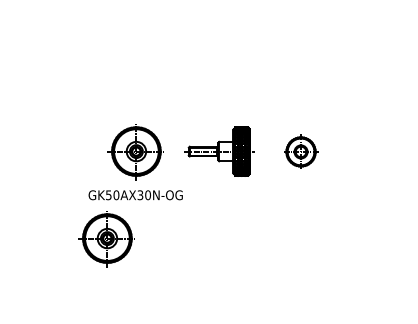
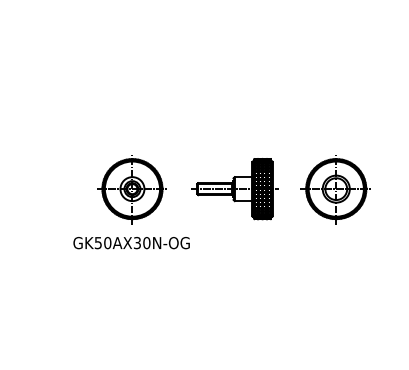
part: (300, 152) -> (335, 190), size x1.67
part: (106, 239) -> (95, 297), removed

